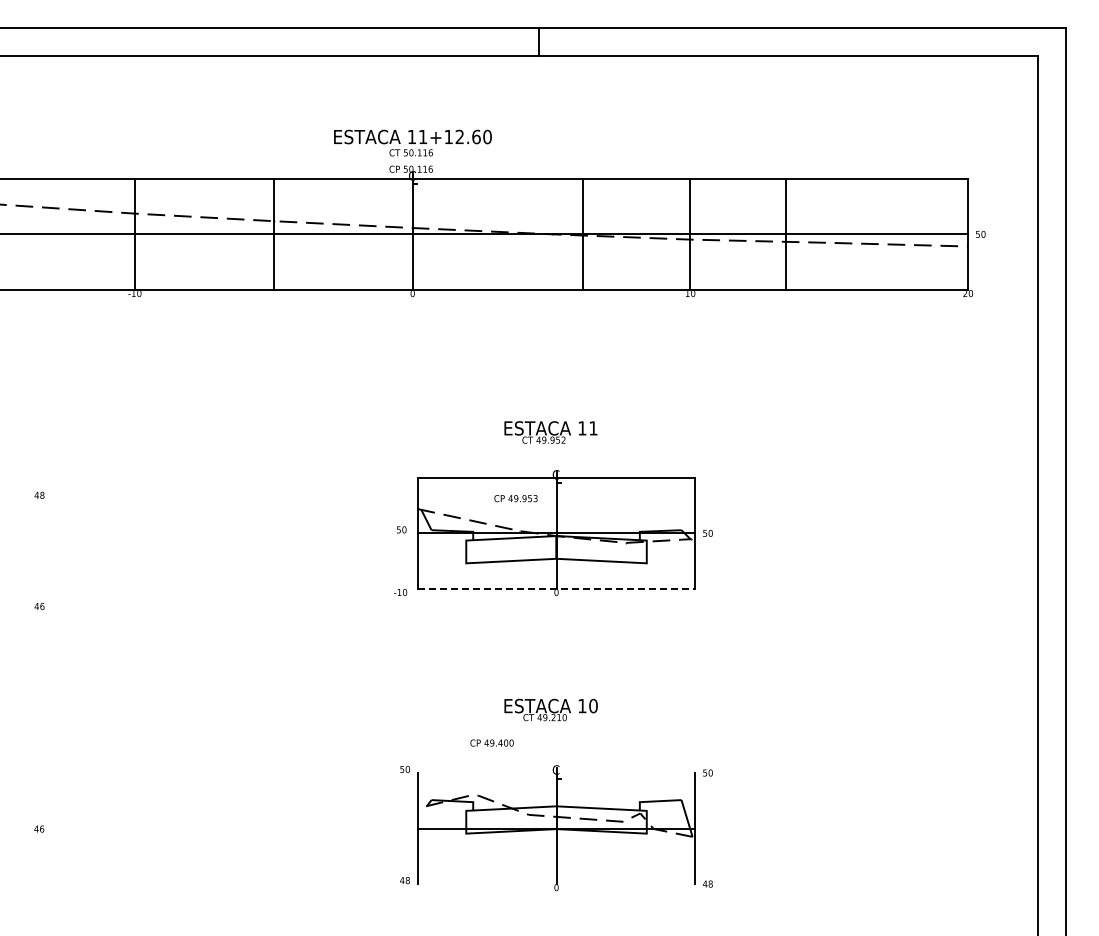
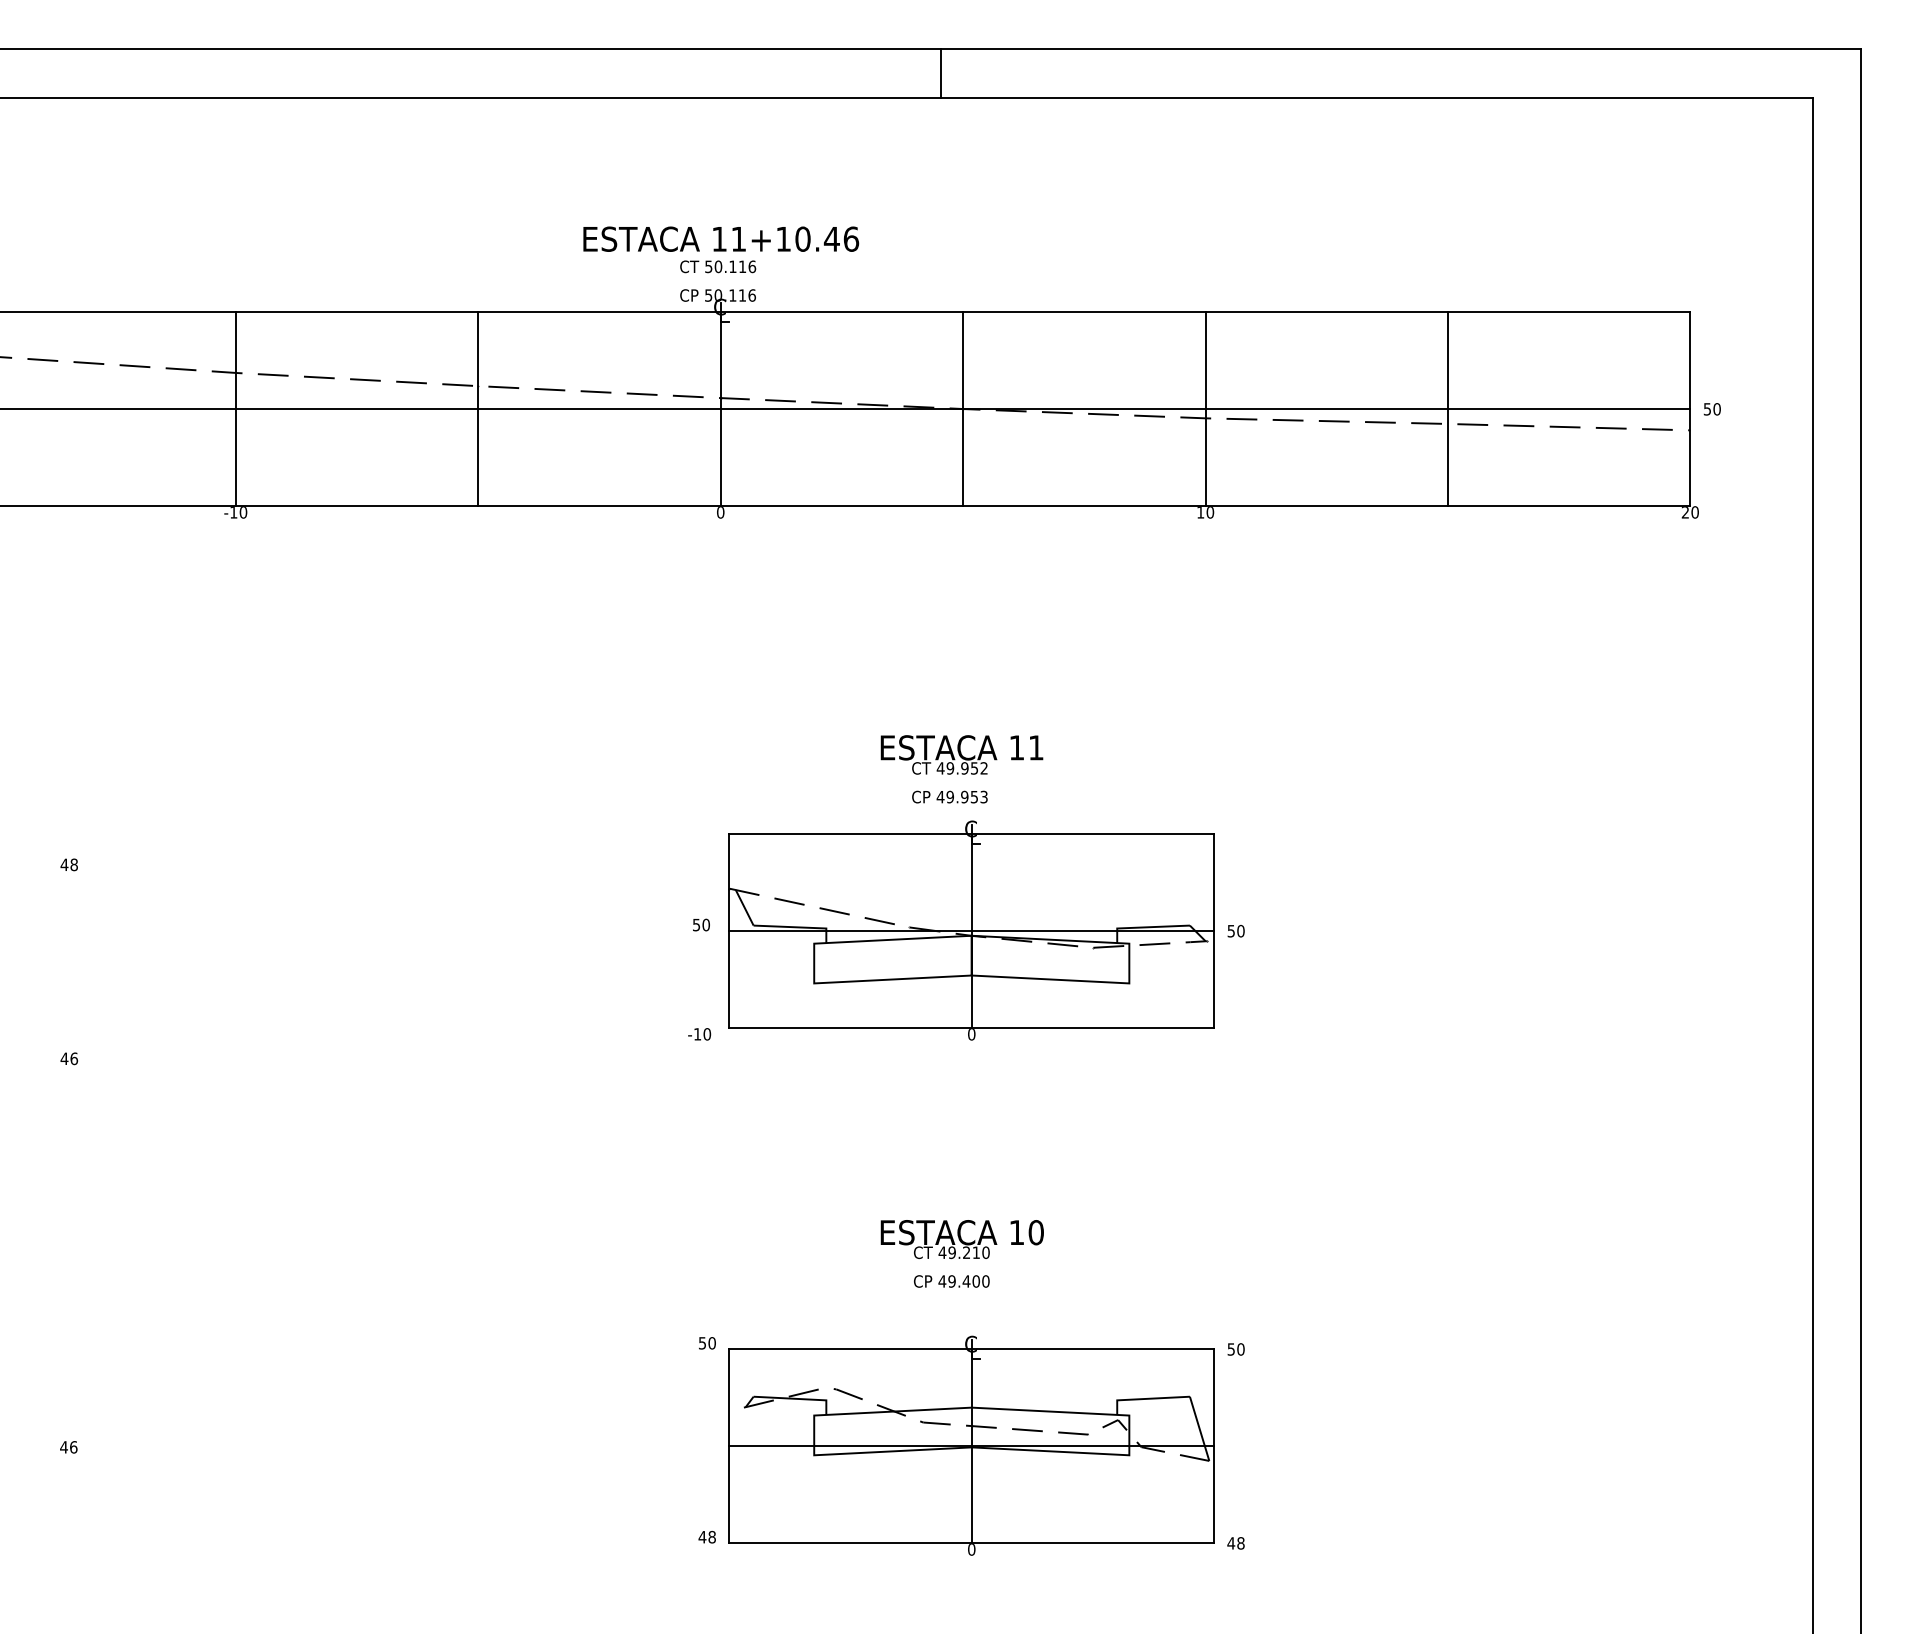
text: (473, 136) -> (826, 238), 11+12.60 -> 11+10.46
line: (582, 234) -> (962, 409), moved
line: (786, 234) -> (1448, 409), moved
text: (515, 498) -> (949, 796), moved
line: (556, 588) -> (971, 1027), dashed -> solid
text: (491, 742) -> (950, 1280), moved
line: (556, 773) -> (971, 1350), added
line: (556, 884) -> (971, 1544), added

